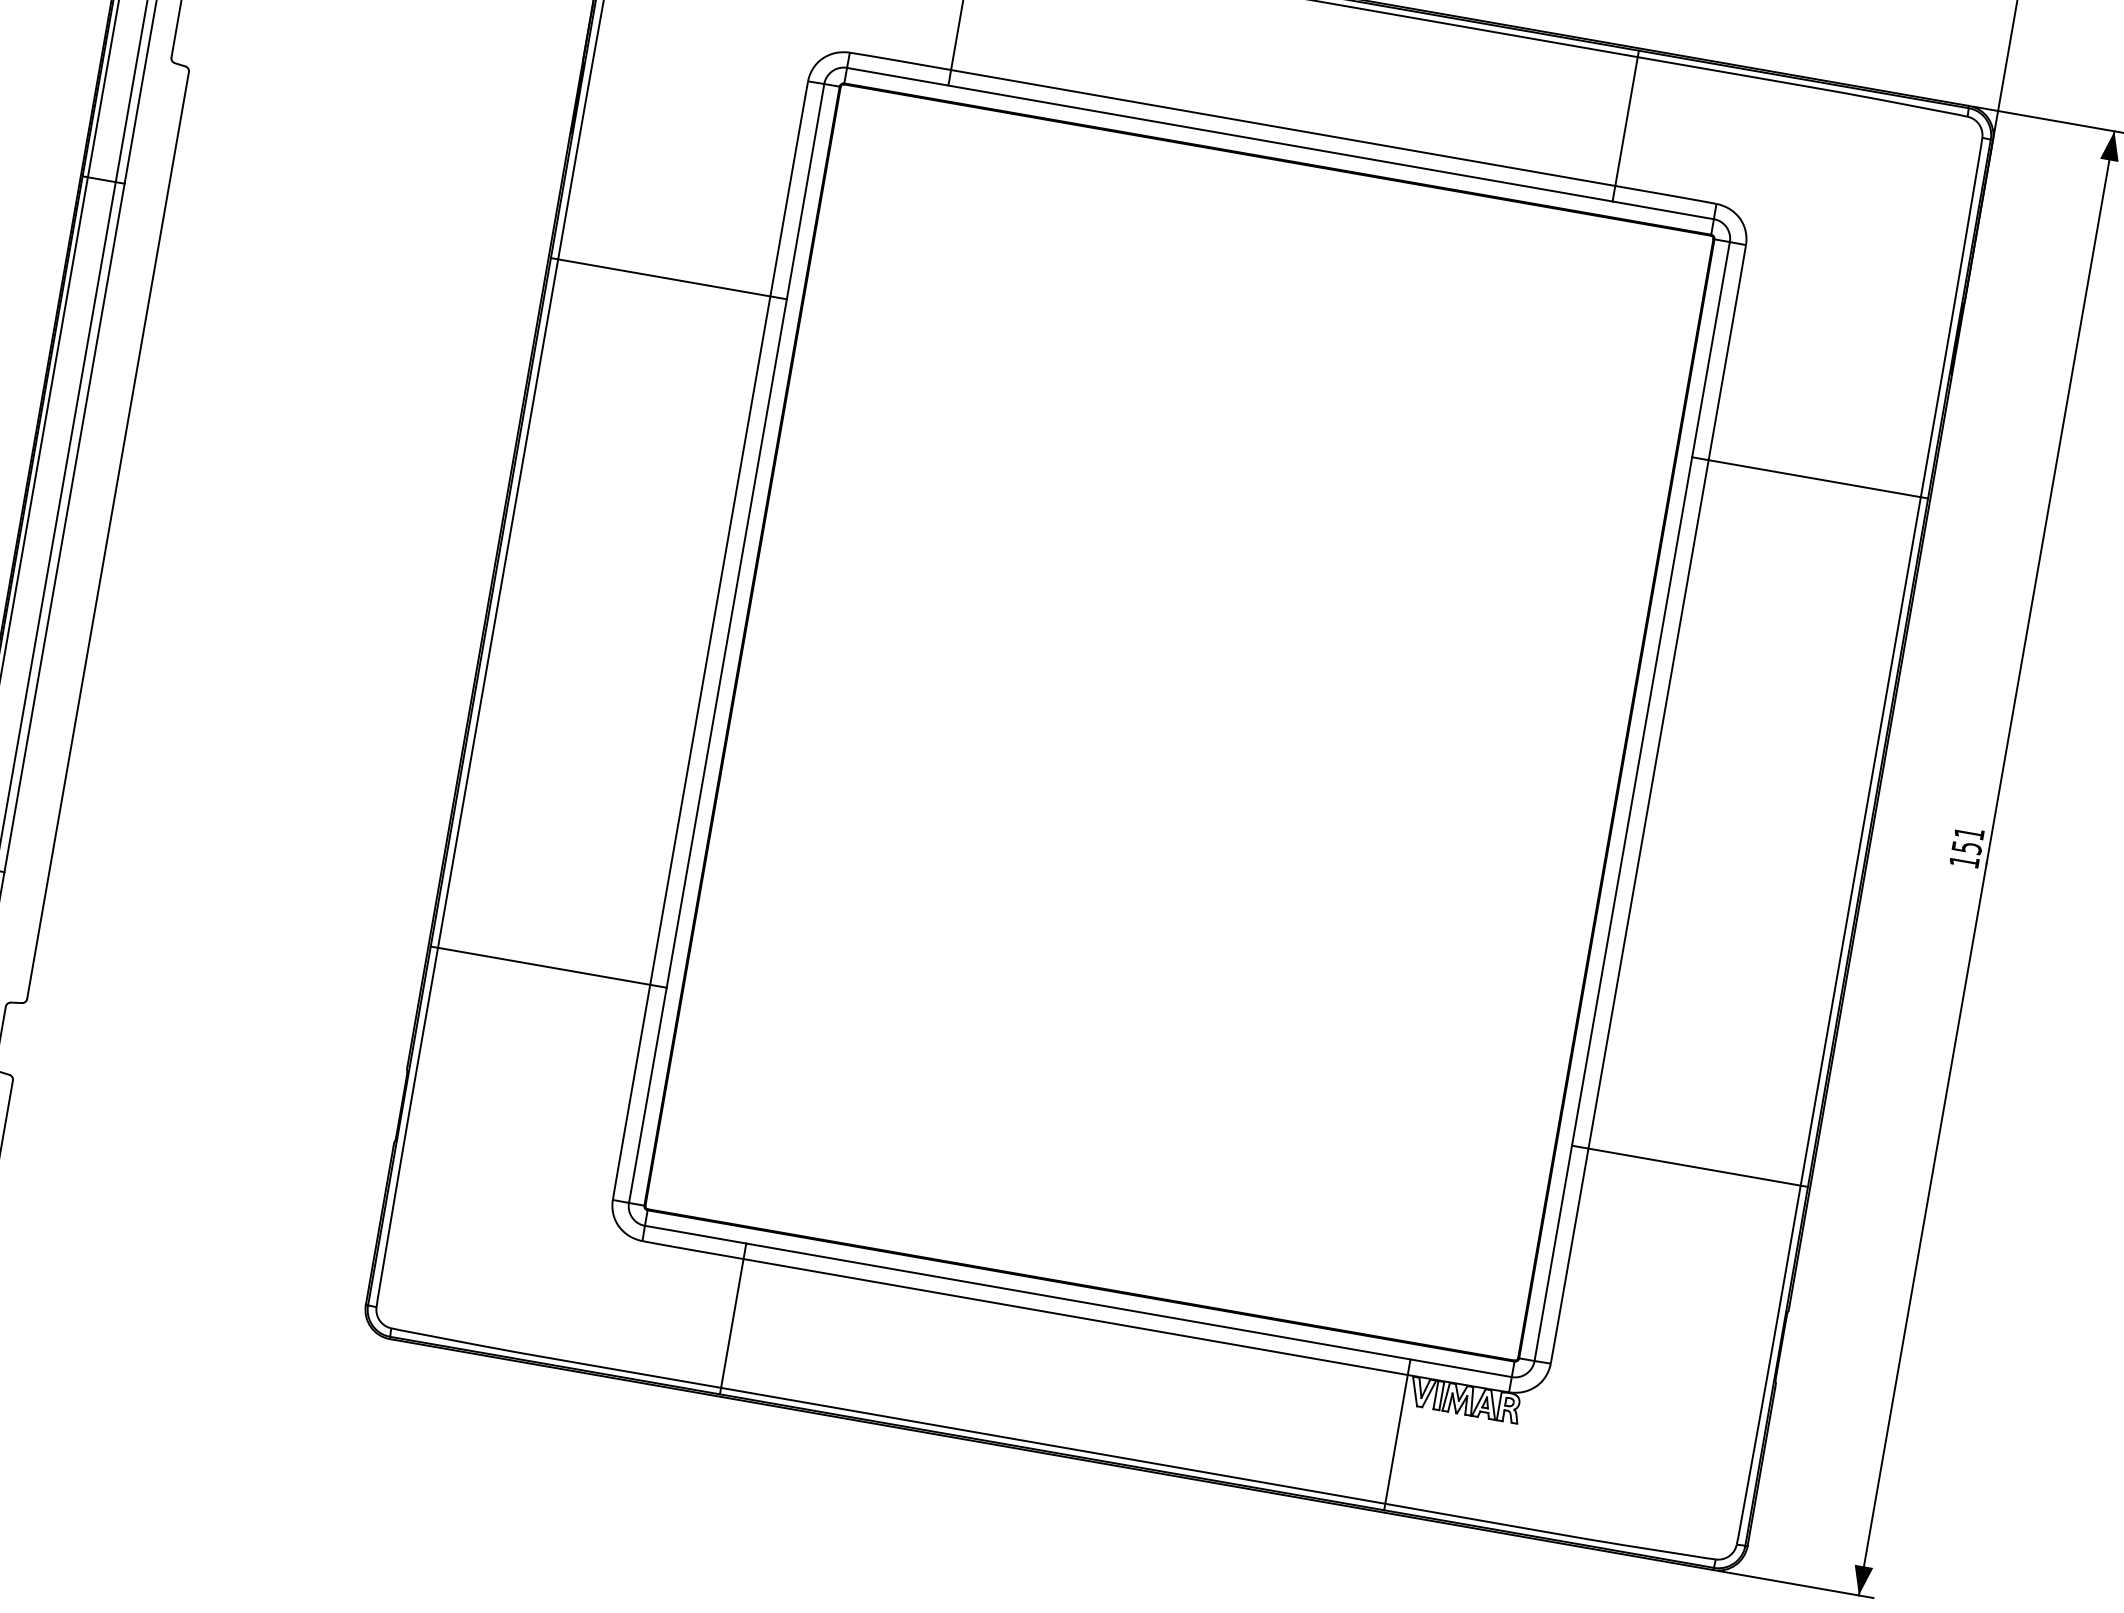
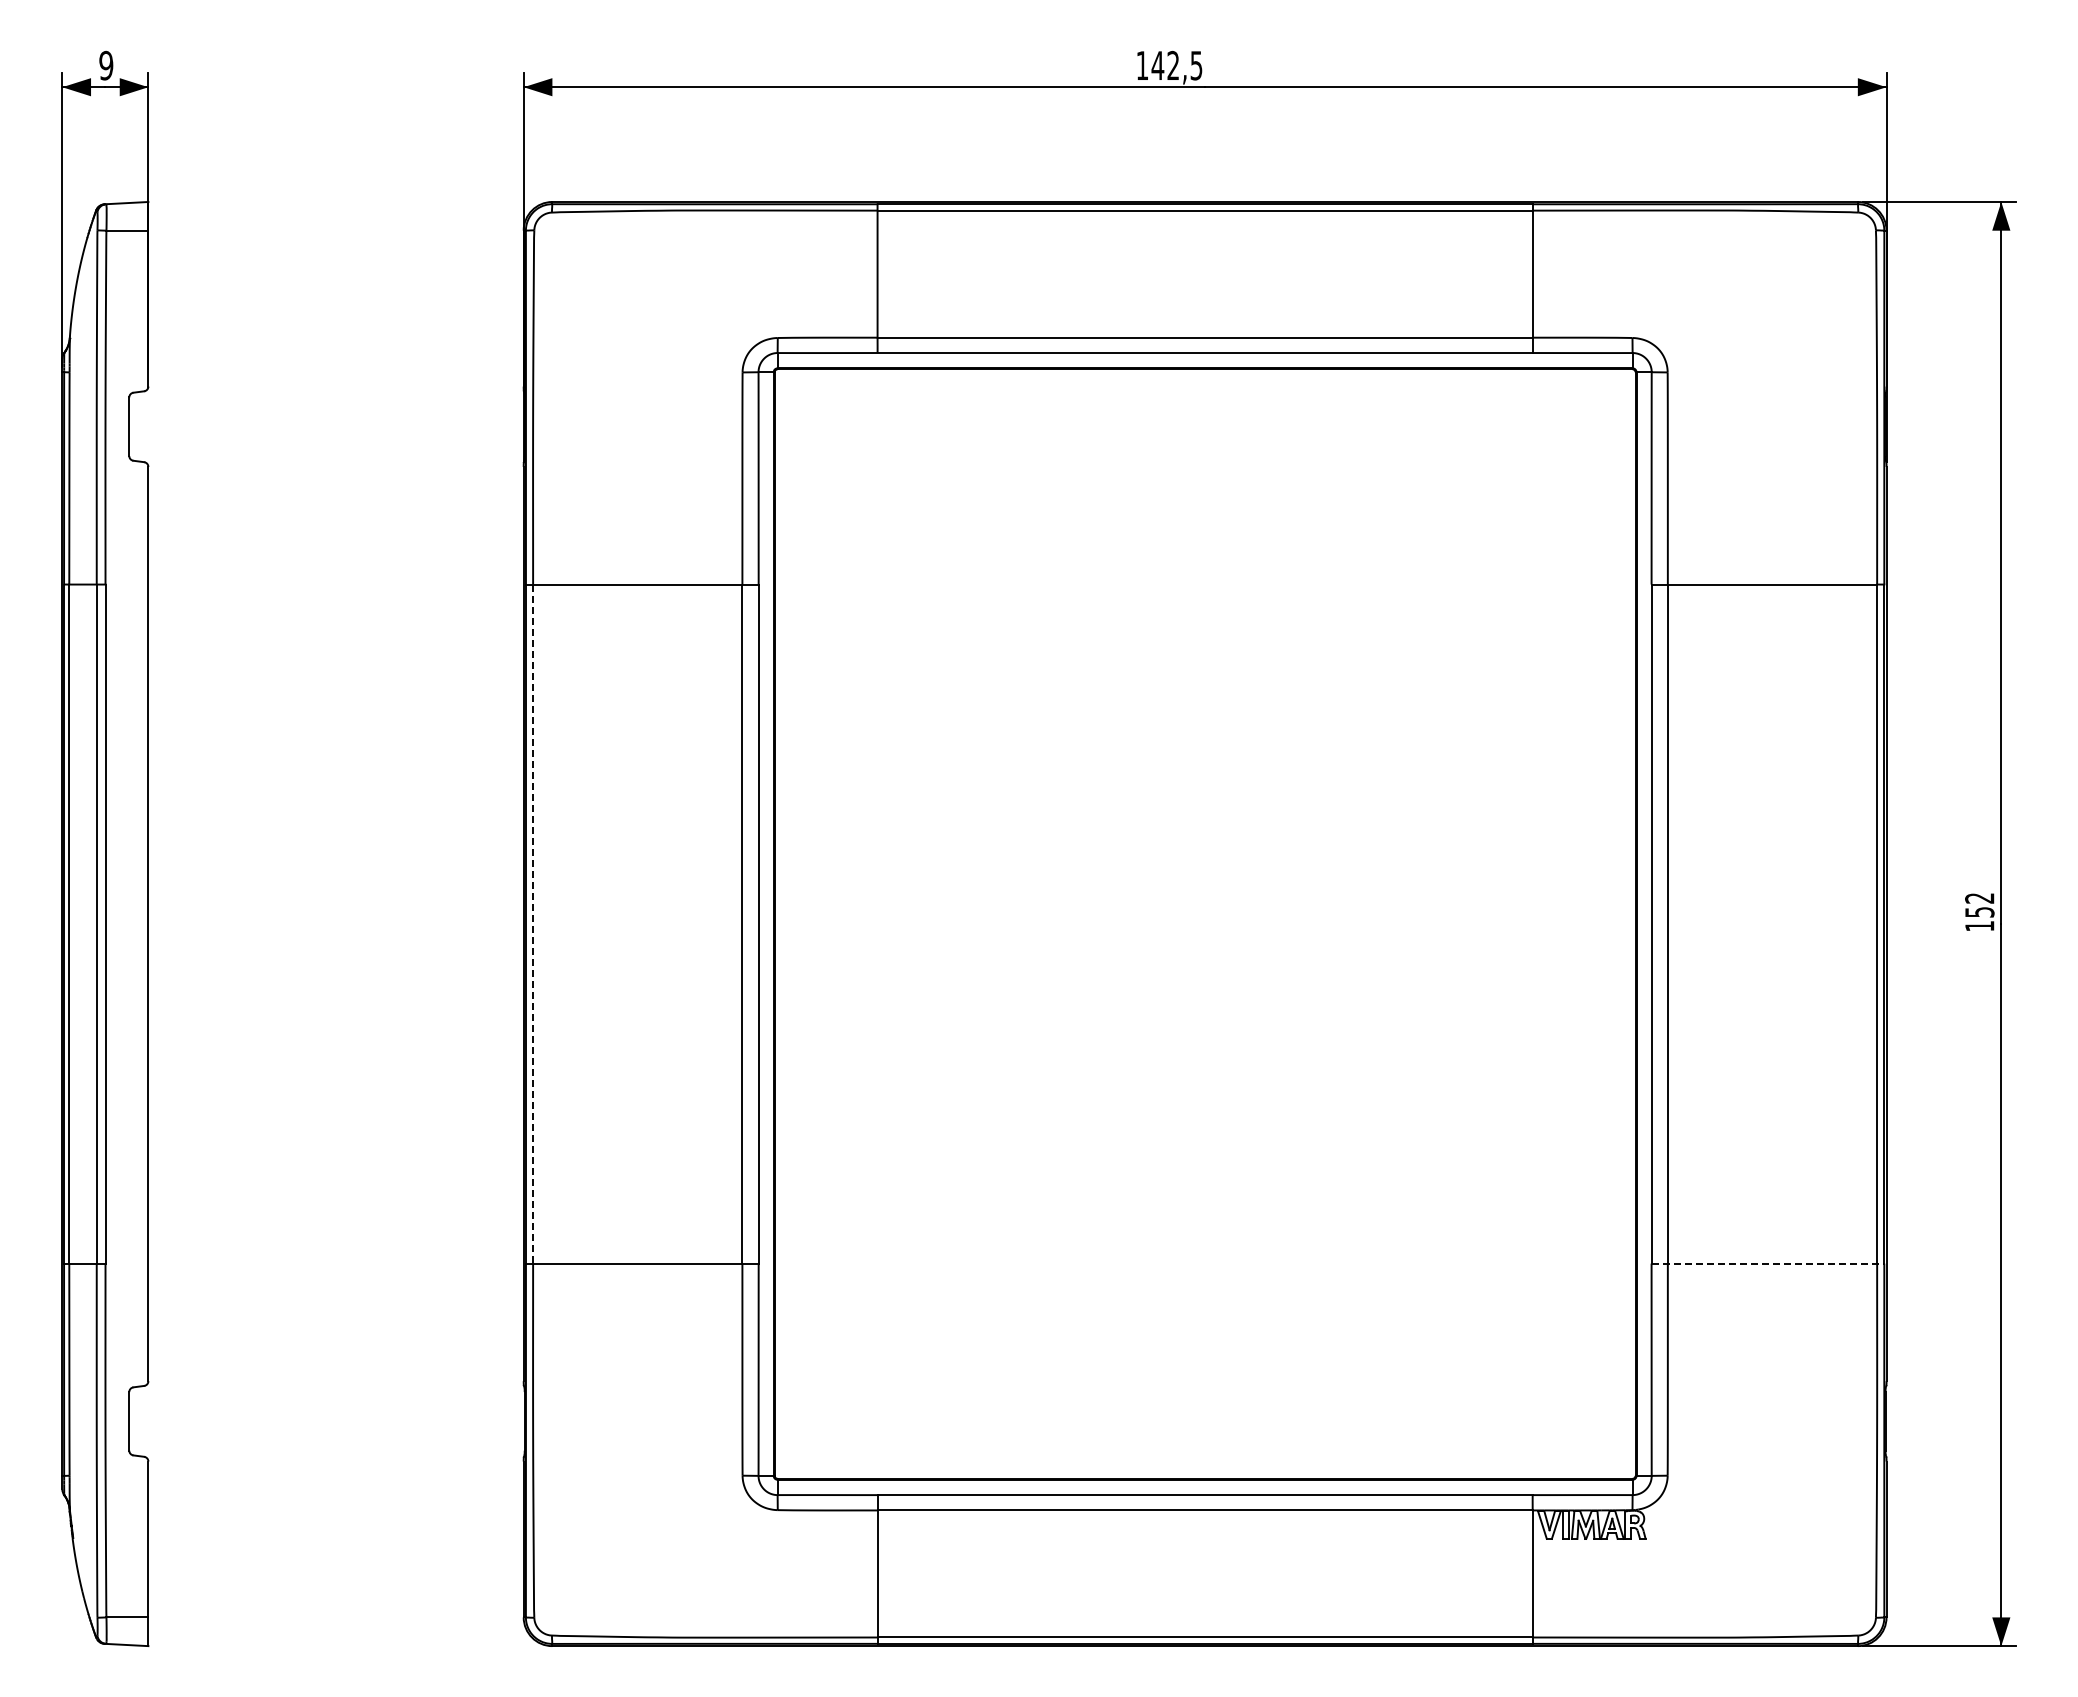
line: (498, 604) -> (533, 924), solid -> dashed
text: (1969, 833) -> (1979, 898), 151 -> 152
line: (1690, 1166) -> (1768, 1263), solid -> dashed

